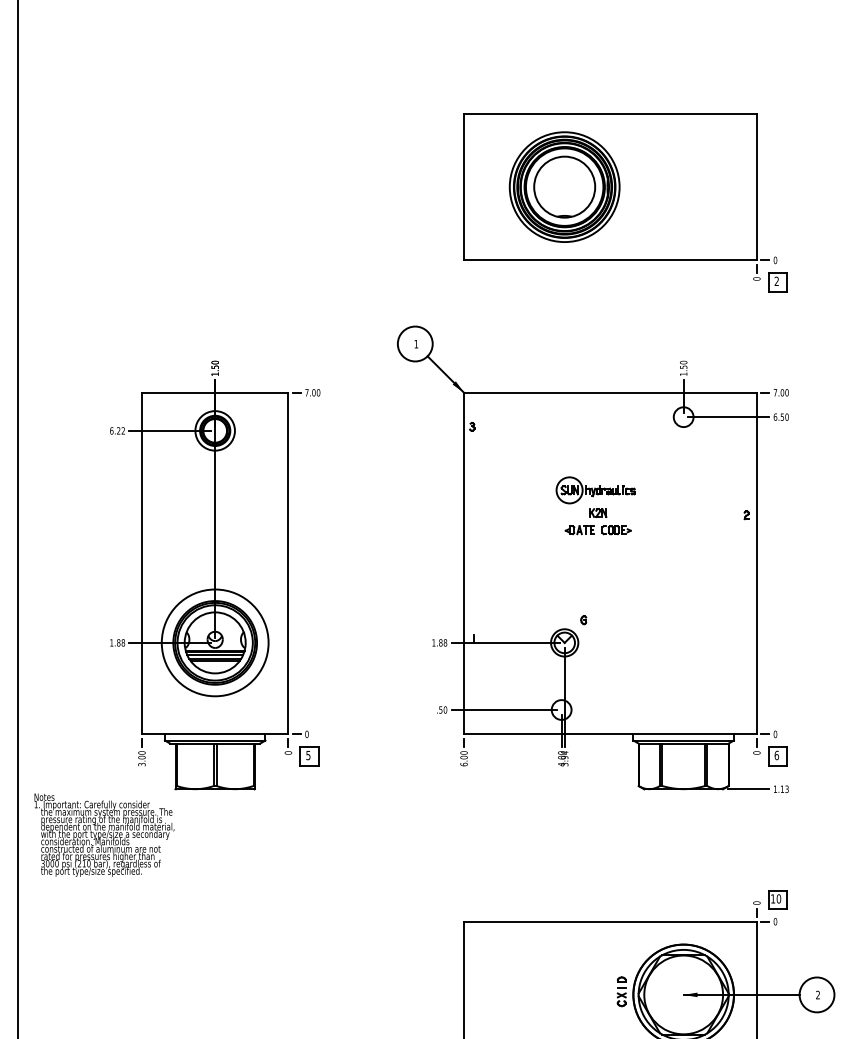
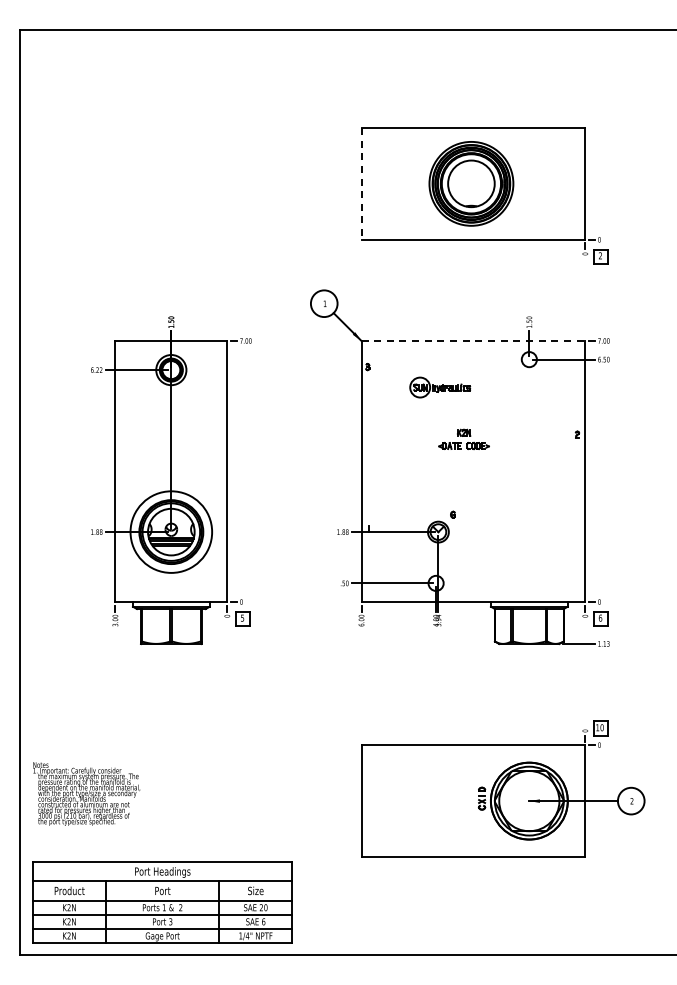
line: (464, 186) -> (361, 183), solid -> dashed
part: (564, 186) -> (471, 183), moved
line: (610, 392) -> (473, 340), solid -> dashed
part: (596, 490) -> (440, 387), moved
text: (104, 834) -> (86, 793), moved

